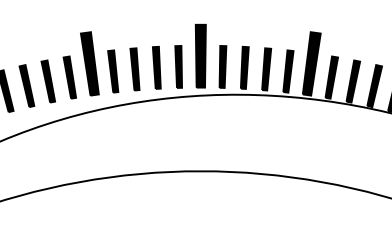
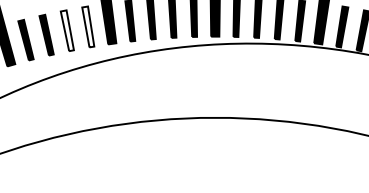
fill: (69, 77) -> (87, 26), removed
fill: (48, 81) -> (67, 30), removed

